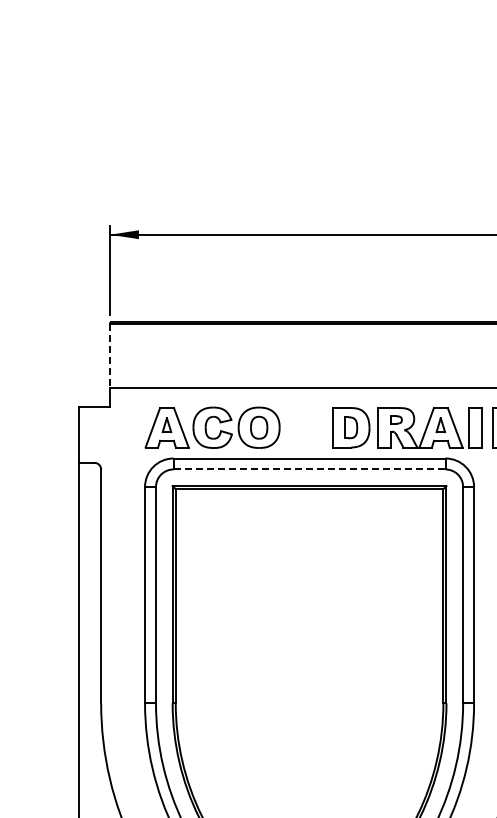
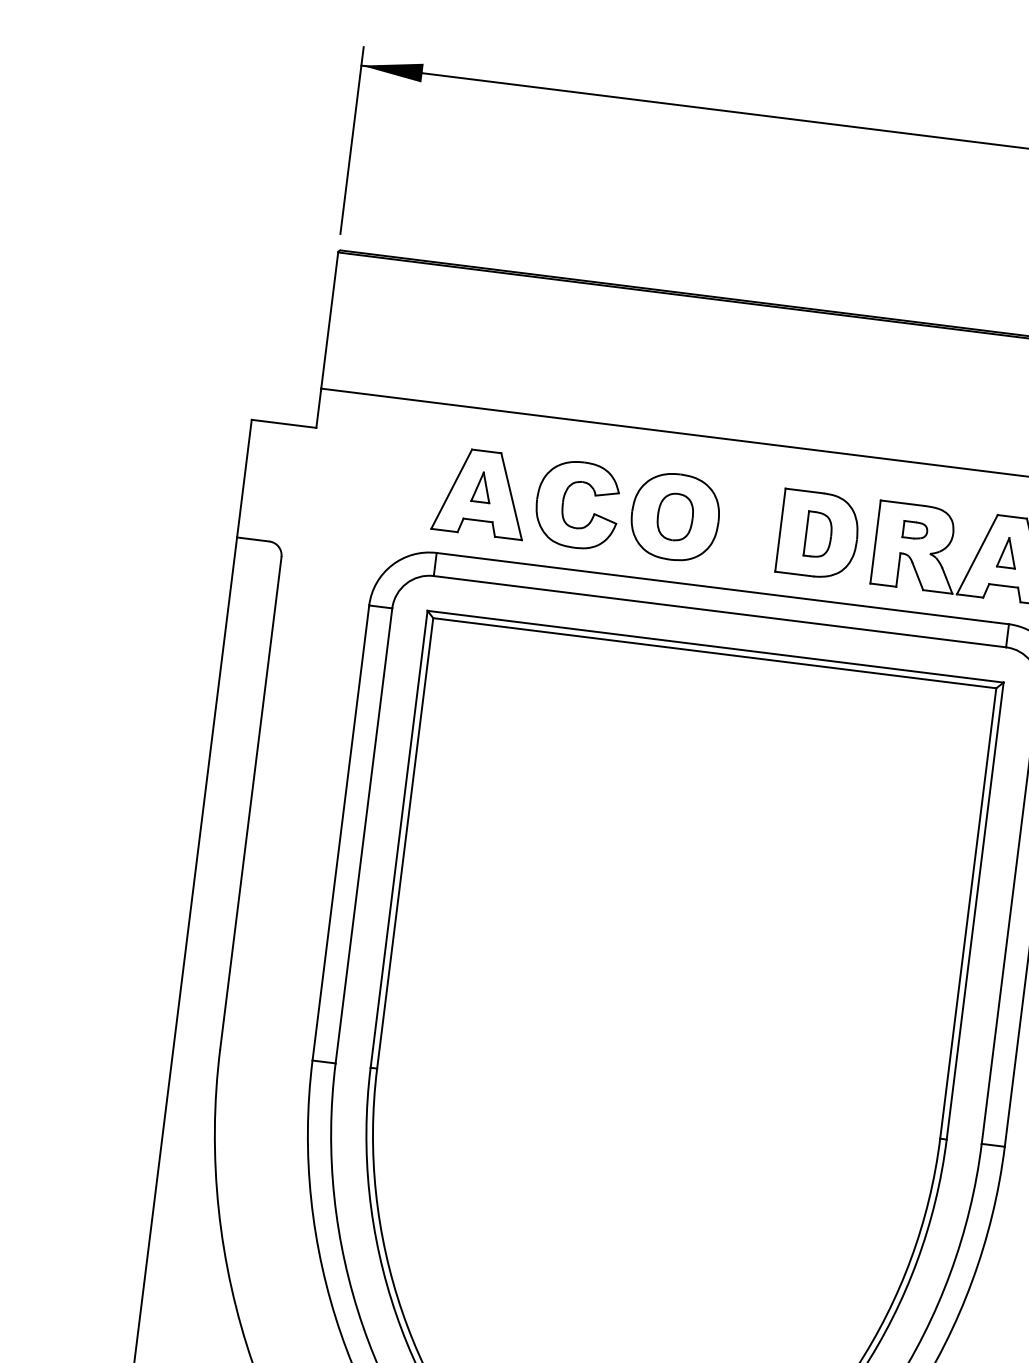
line: (109, 356) -> (328, 321), dashed -> solid
part: (212, 427) -> (577, 504), moved
line: (310, 469) -> (721, 611), dashed -> solid

